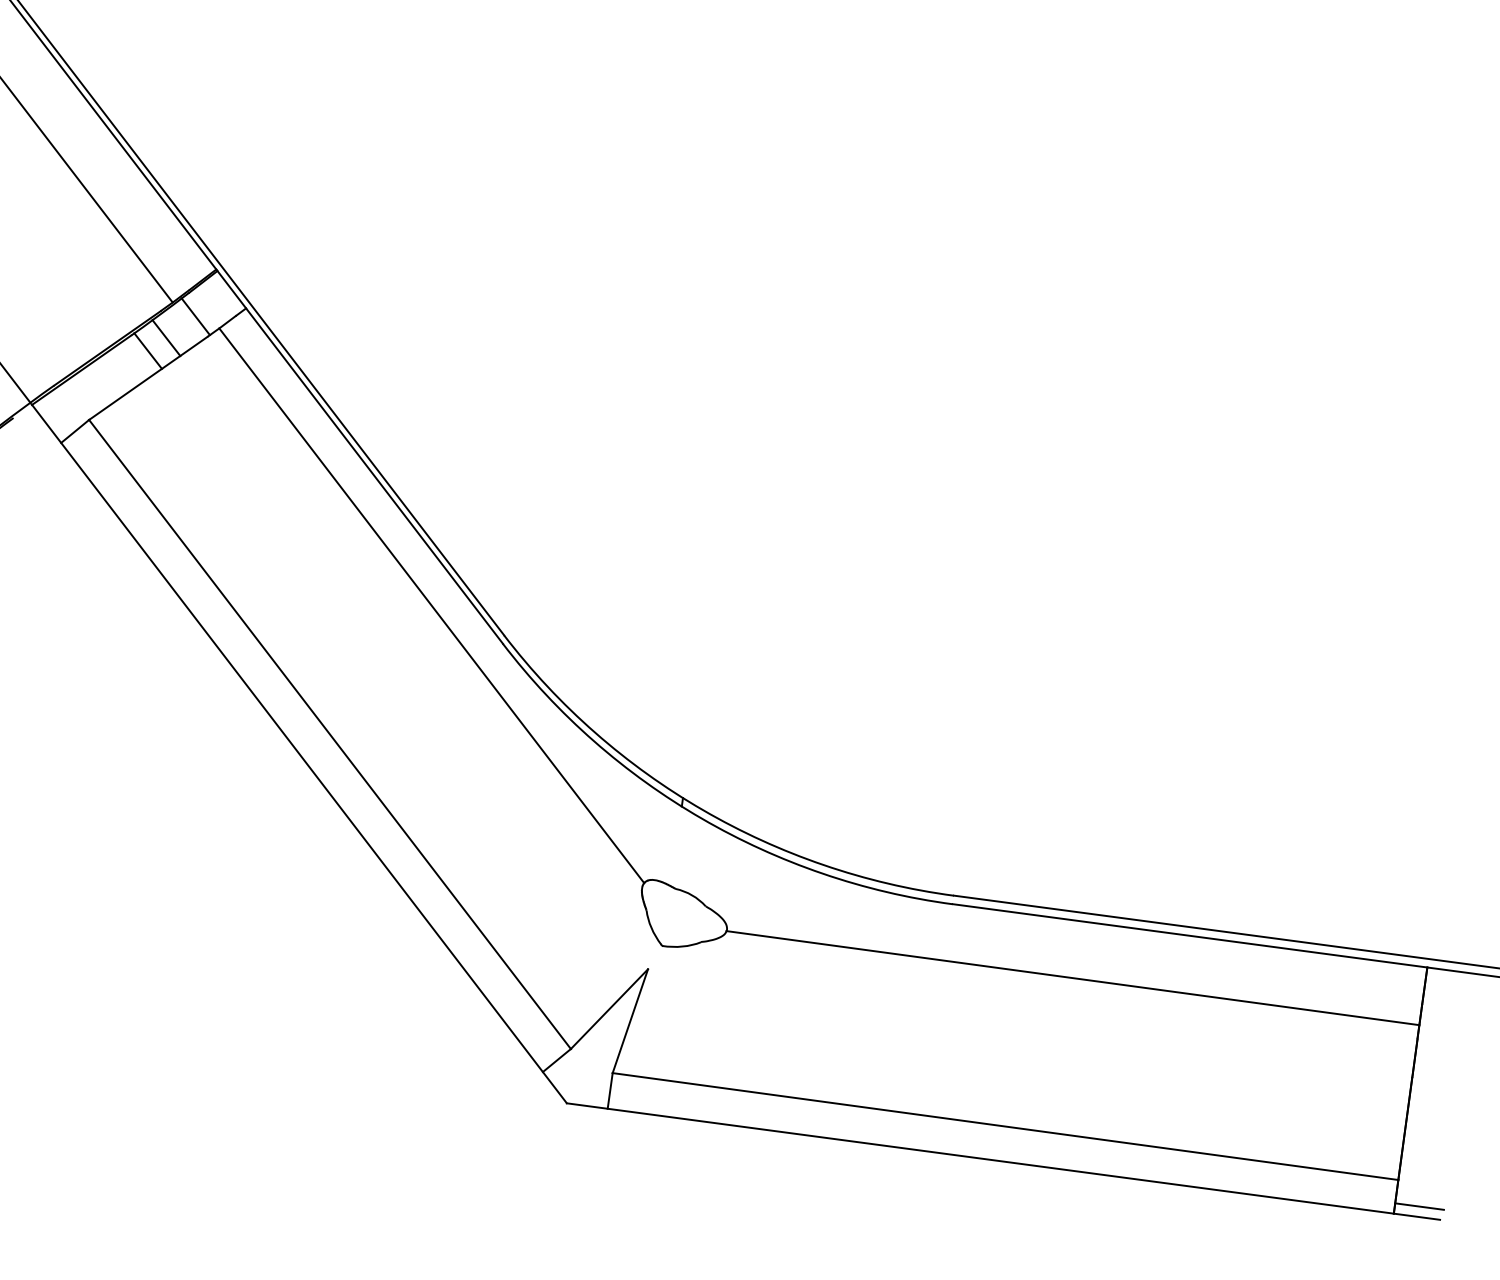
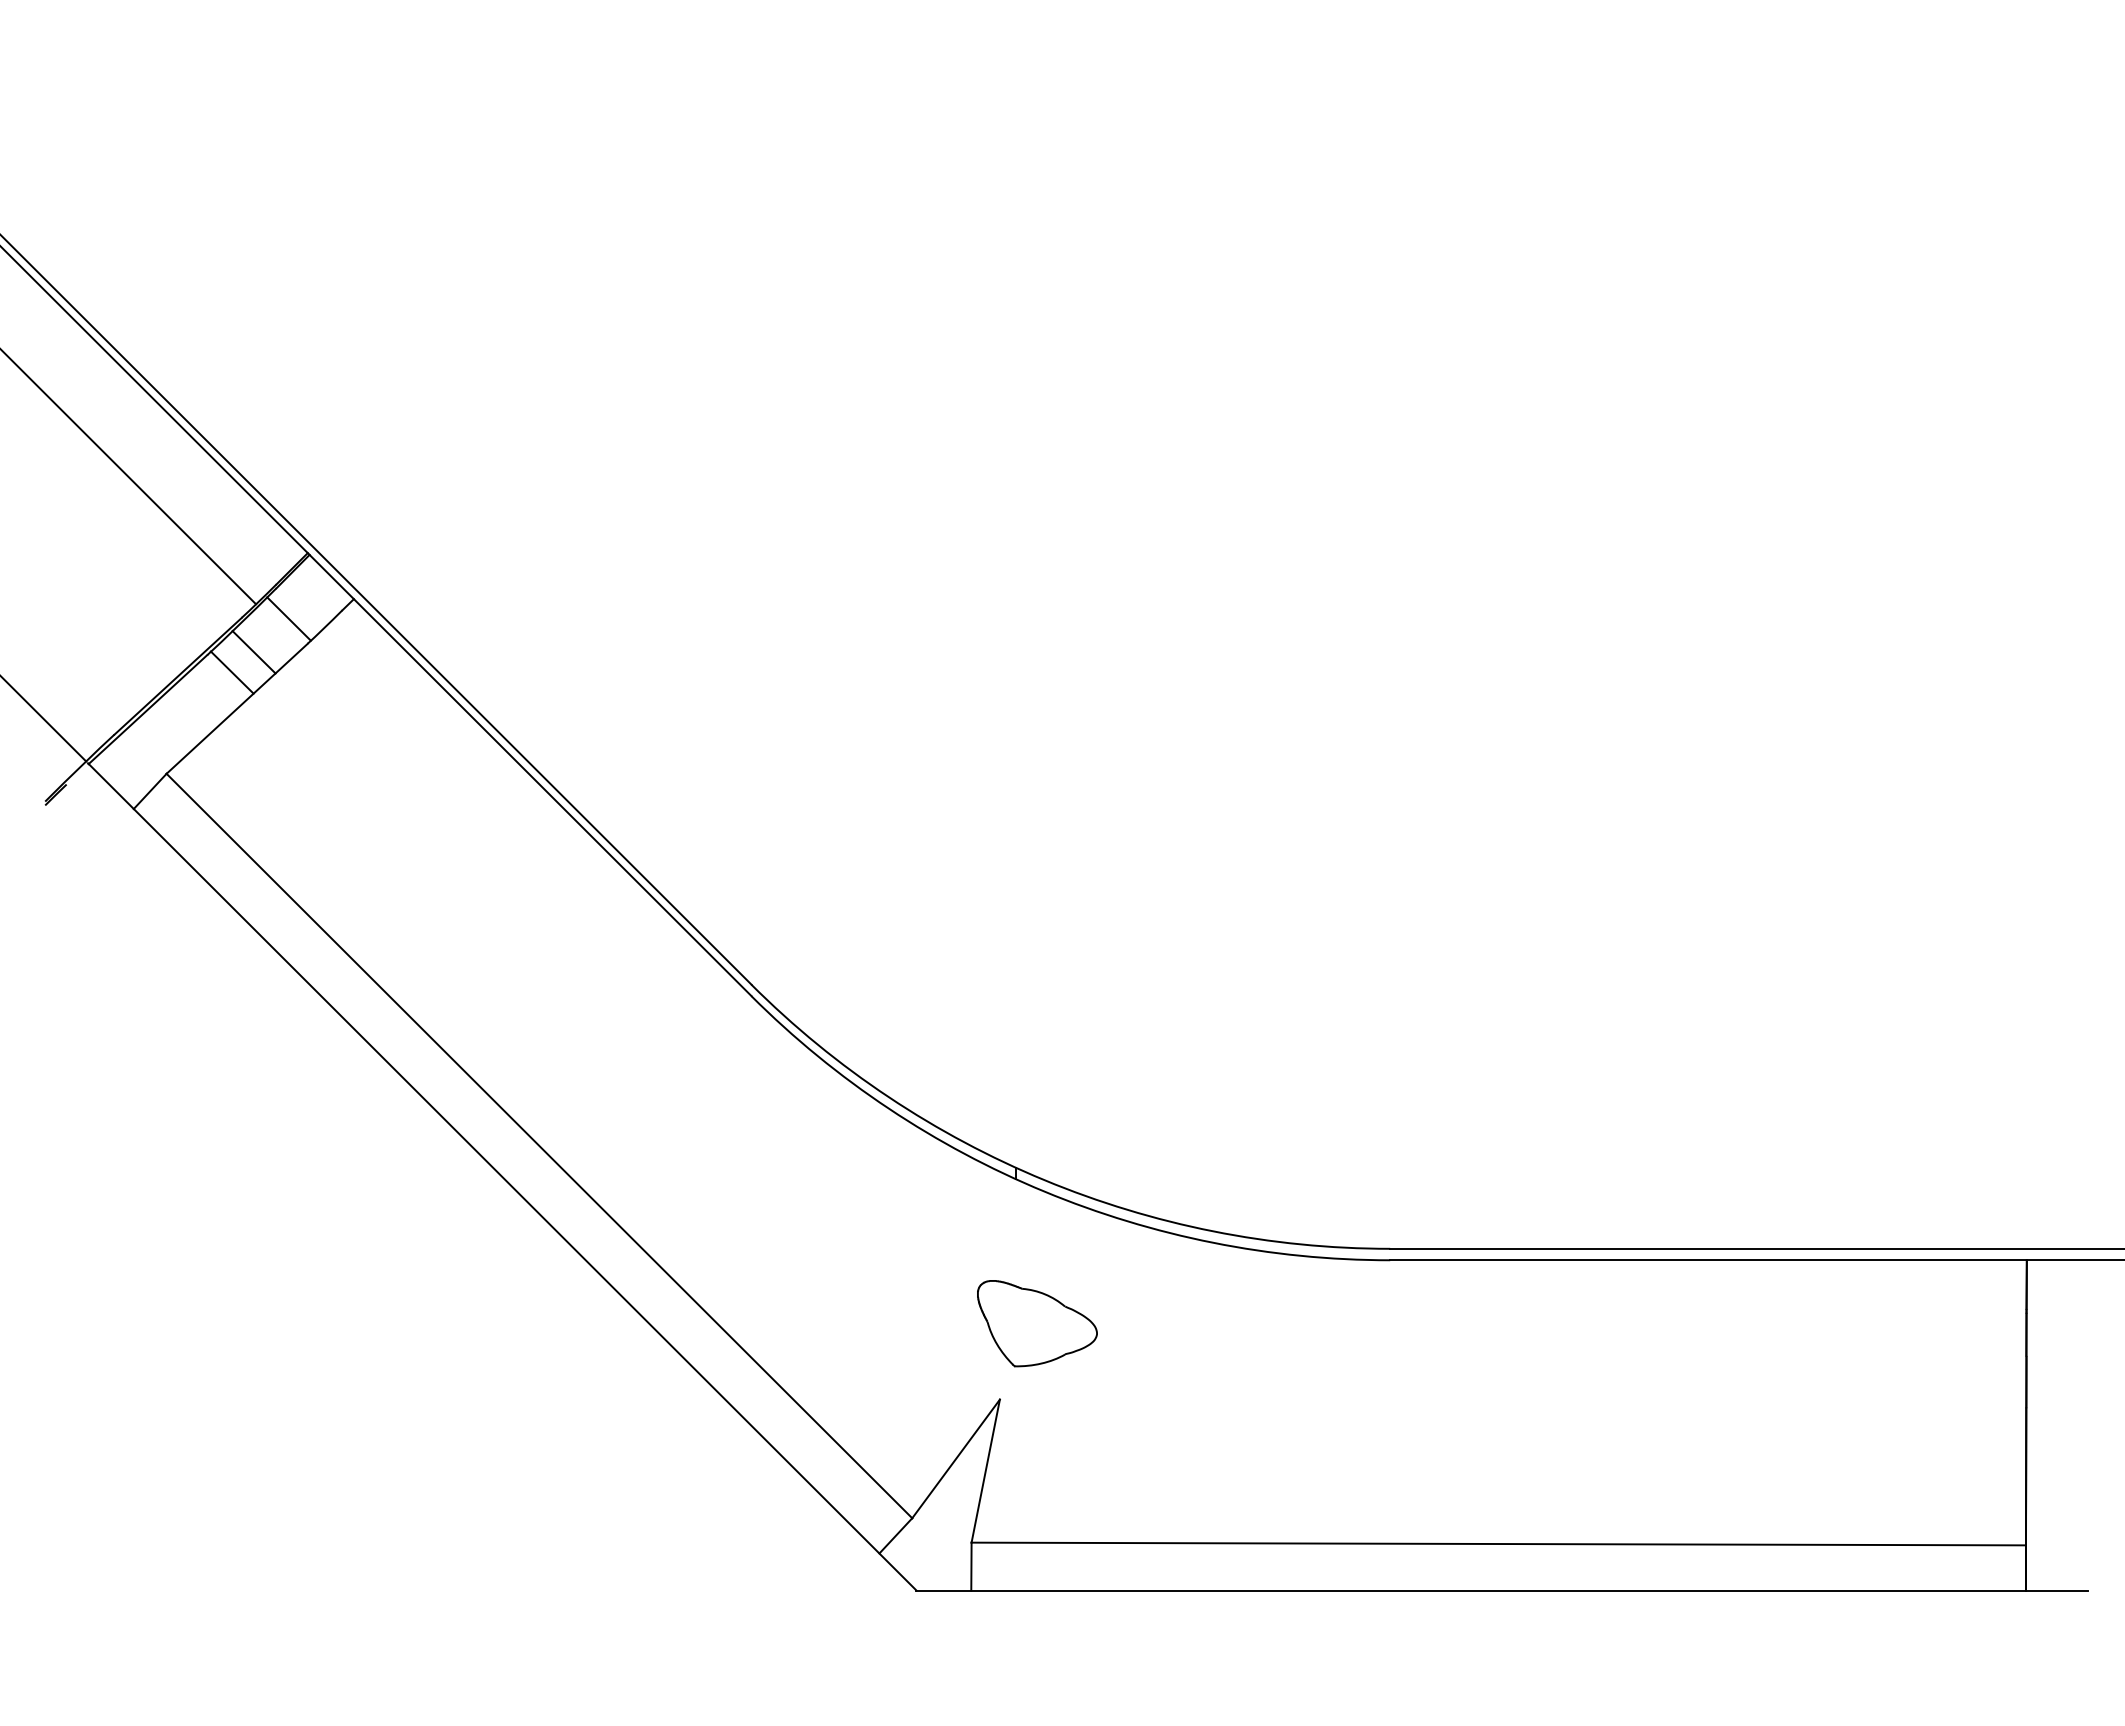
line: (431, 605) -> (650, 958), removed
line: (1072, 978) -> (1561, 1336), removed
line: (1419, 1206) -> (2058, 1576), removed

